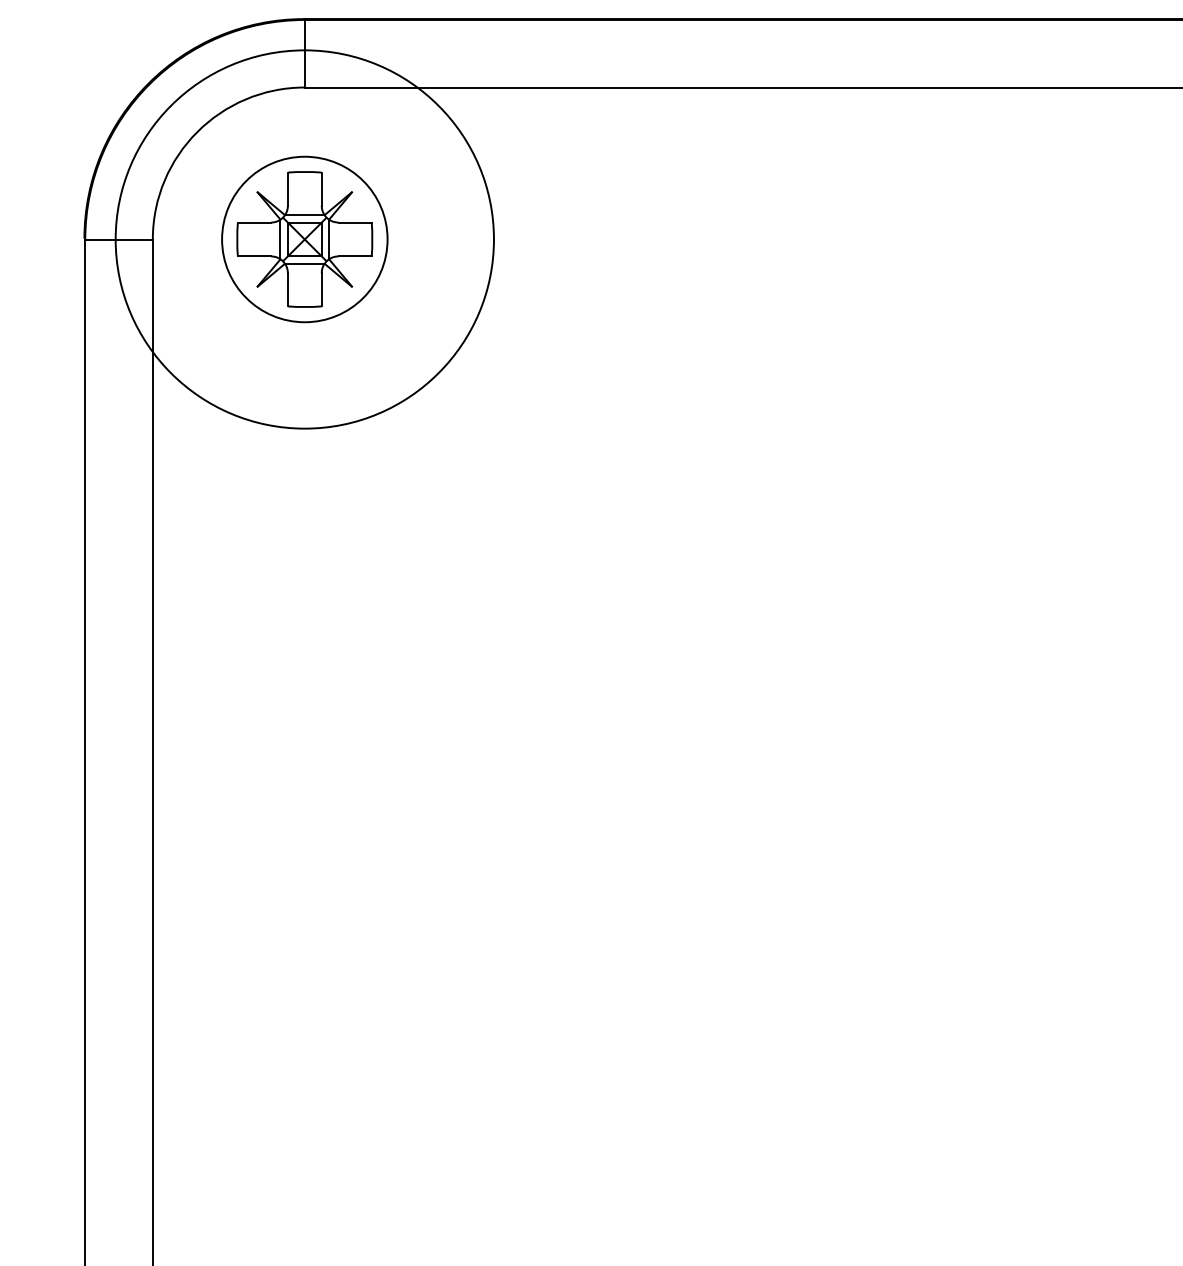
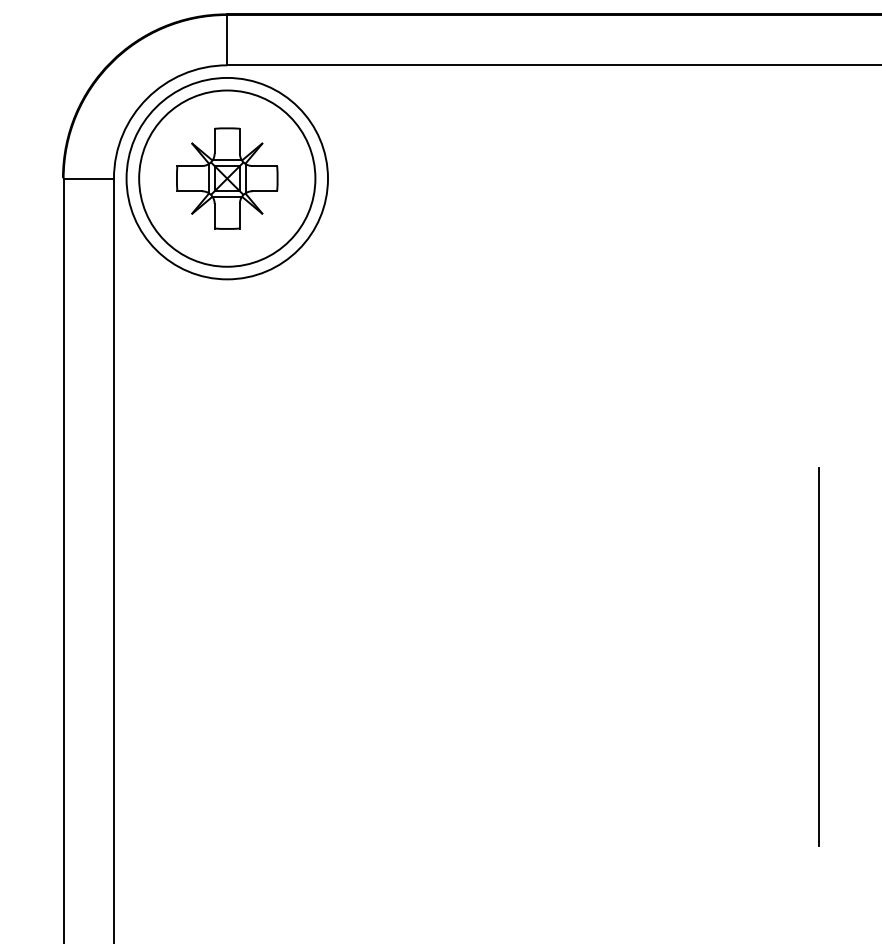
circle: (305, 239) -> (227, 178), size x0.71
circle: (305, 239) -> (227, 178), size x1.43
line: (1097, 880) -> (818, 656), added

